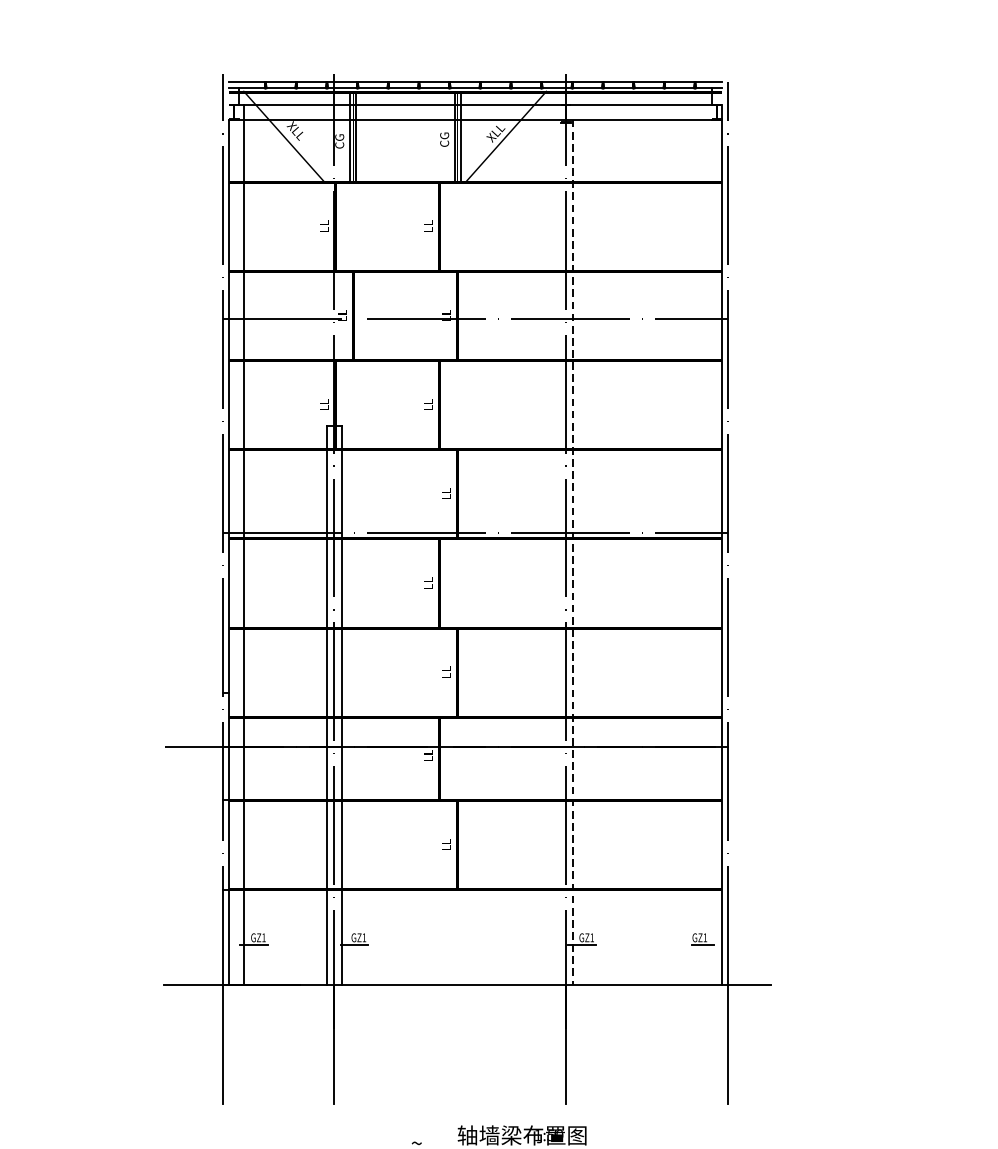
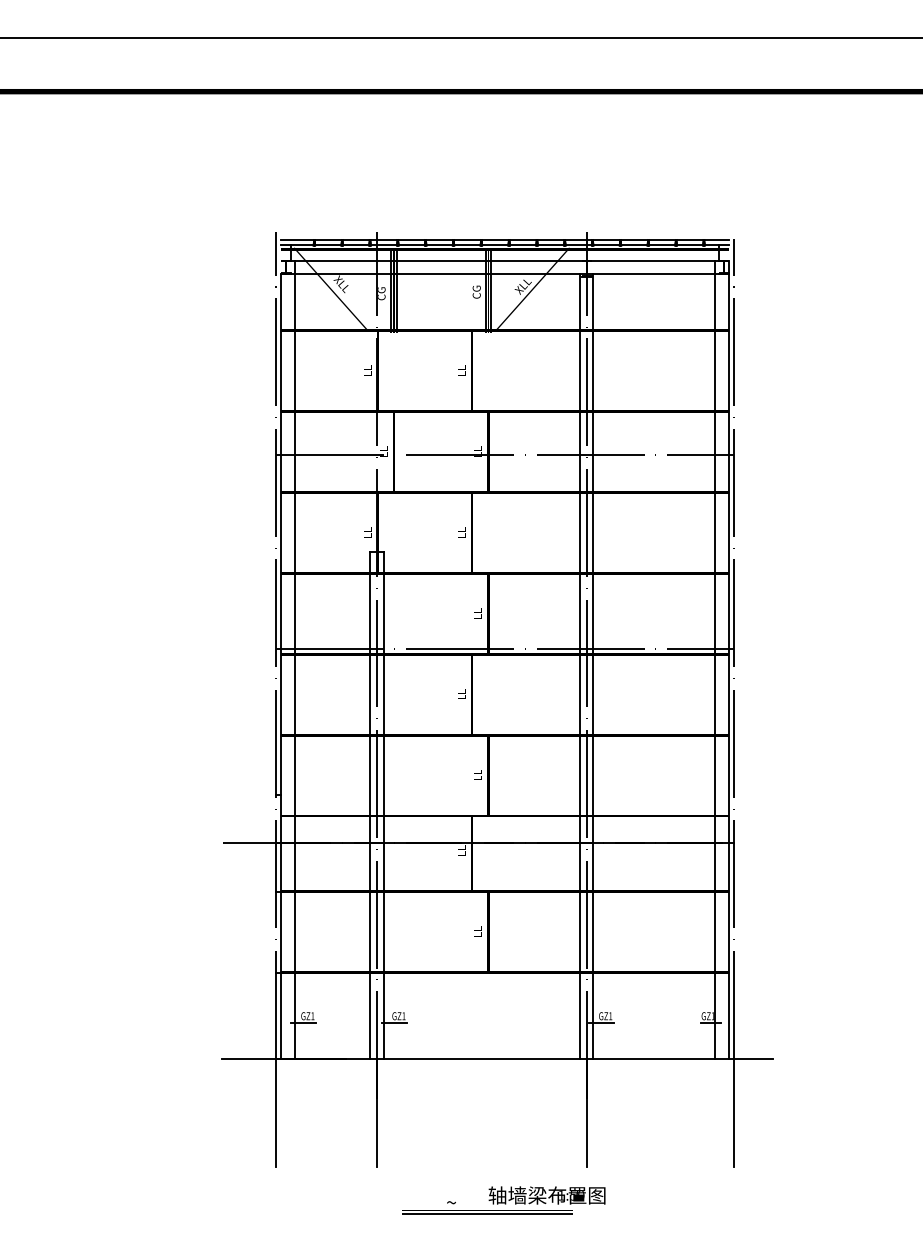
line: (707, 544) -> (715, 659), added
line: (557, 552) -> (579, 666), added
line: (573, 552) -> (593, 666), dashed -> solid

